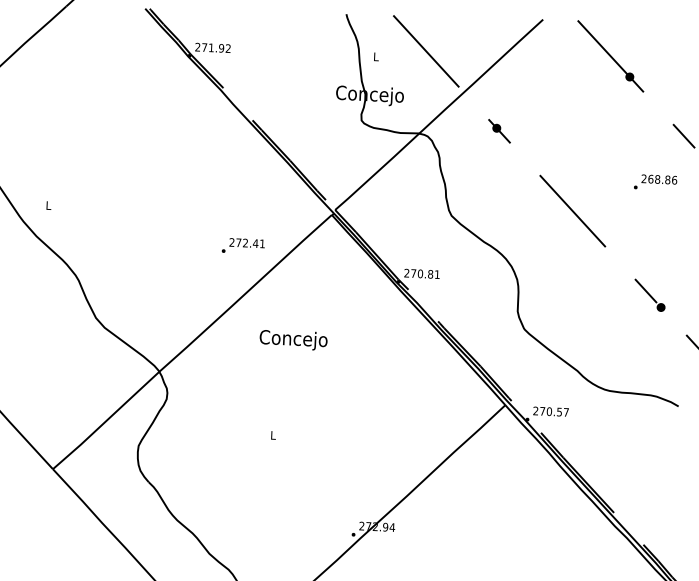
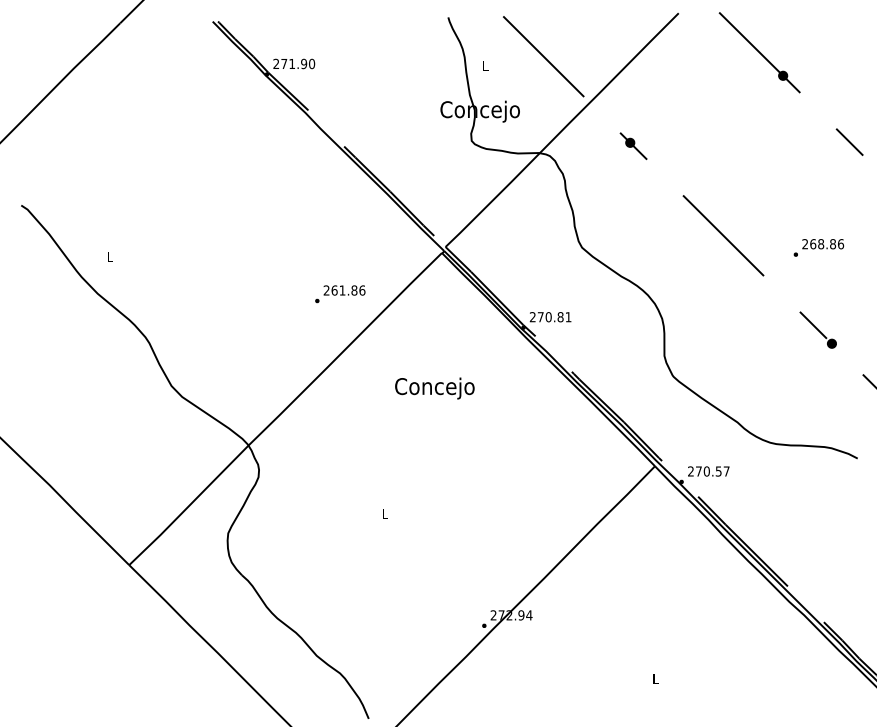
text: (228, 49) -> (312, 64), 271.92 -> 271.90
text: (655, 182) -> (818, 247), moved
text: (250, 243) -> (348, 290), 272.41 -> 261.86
text: (293, 340) -> (434, 388), moved

